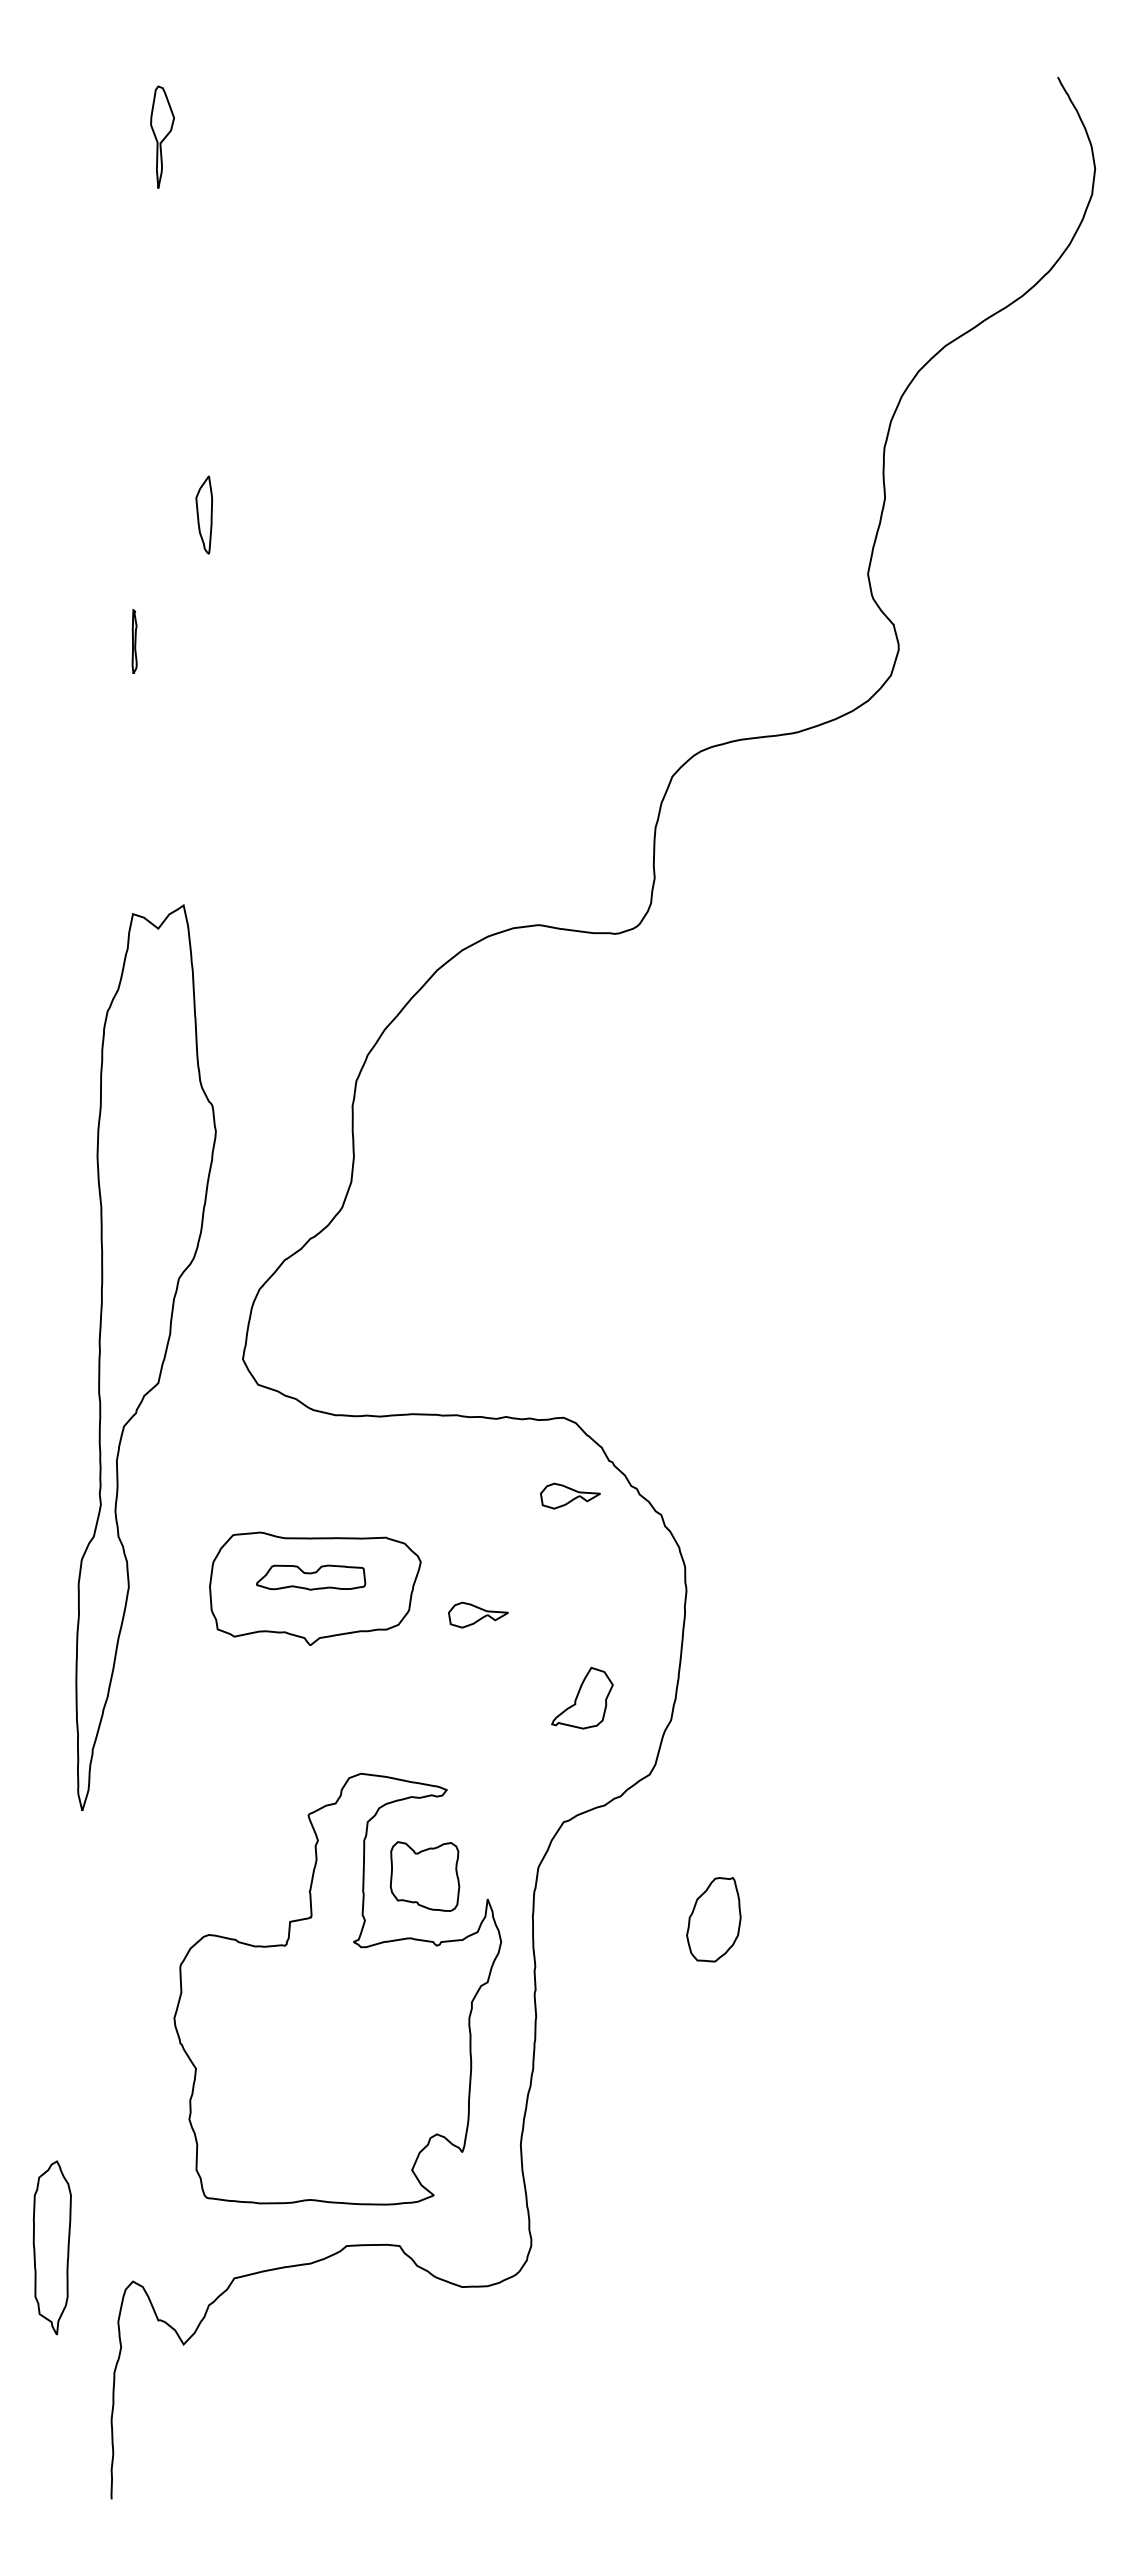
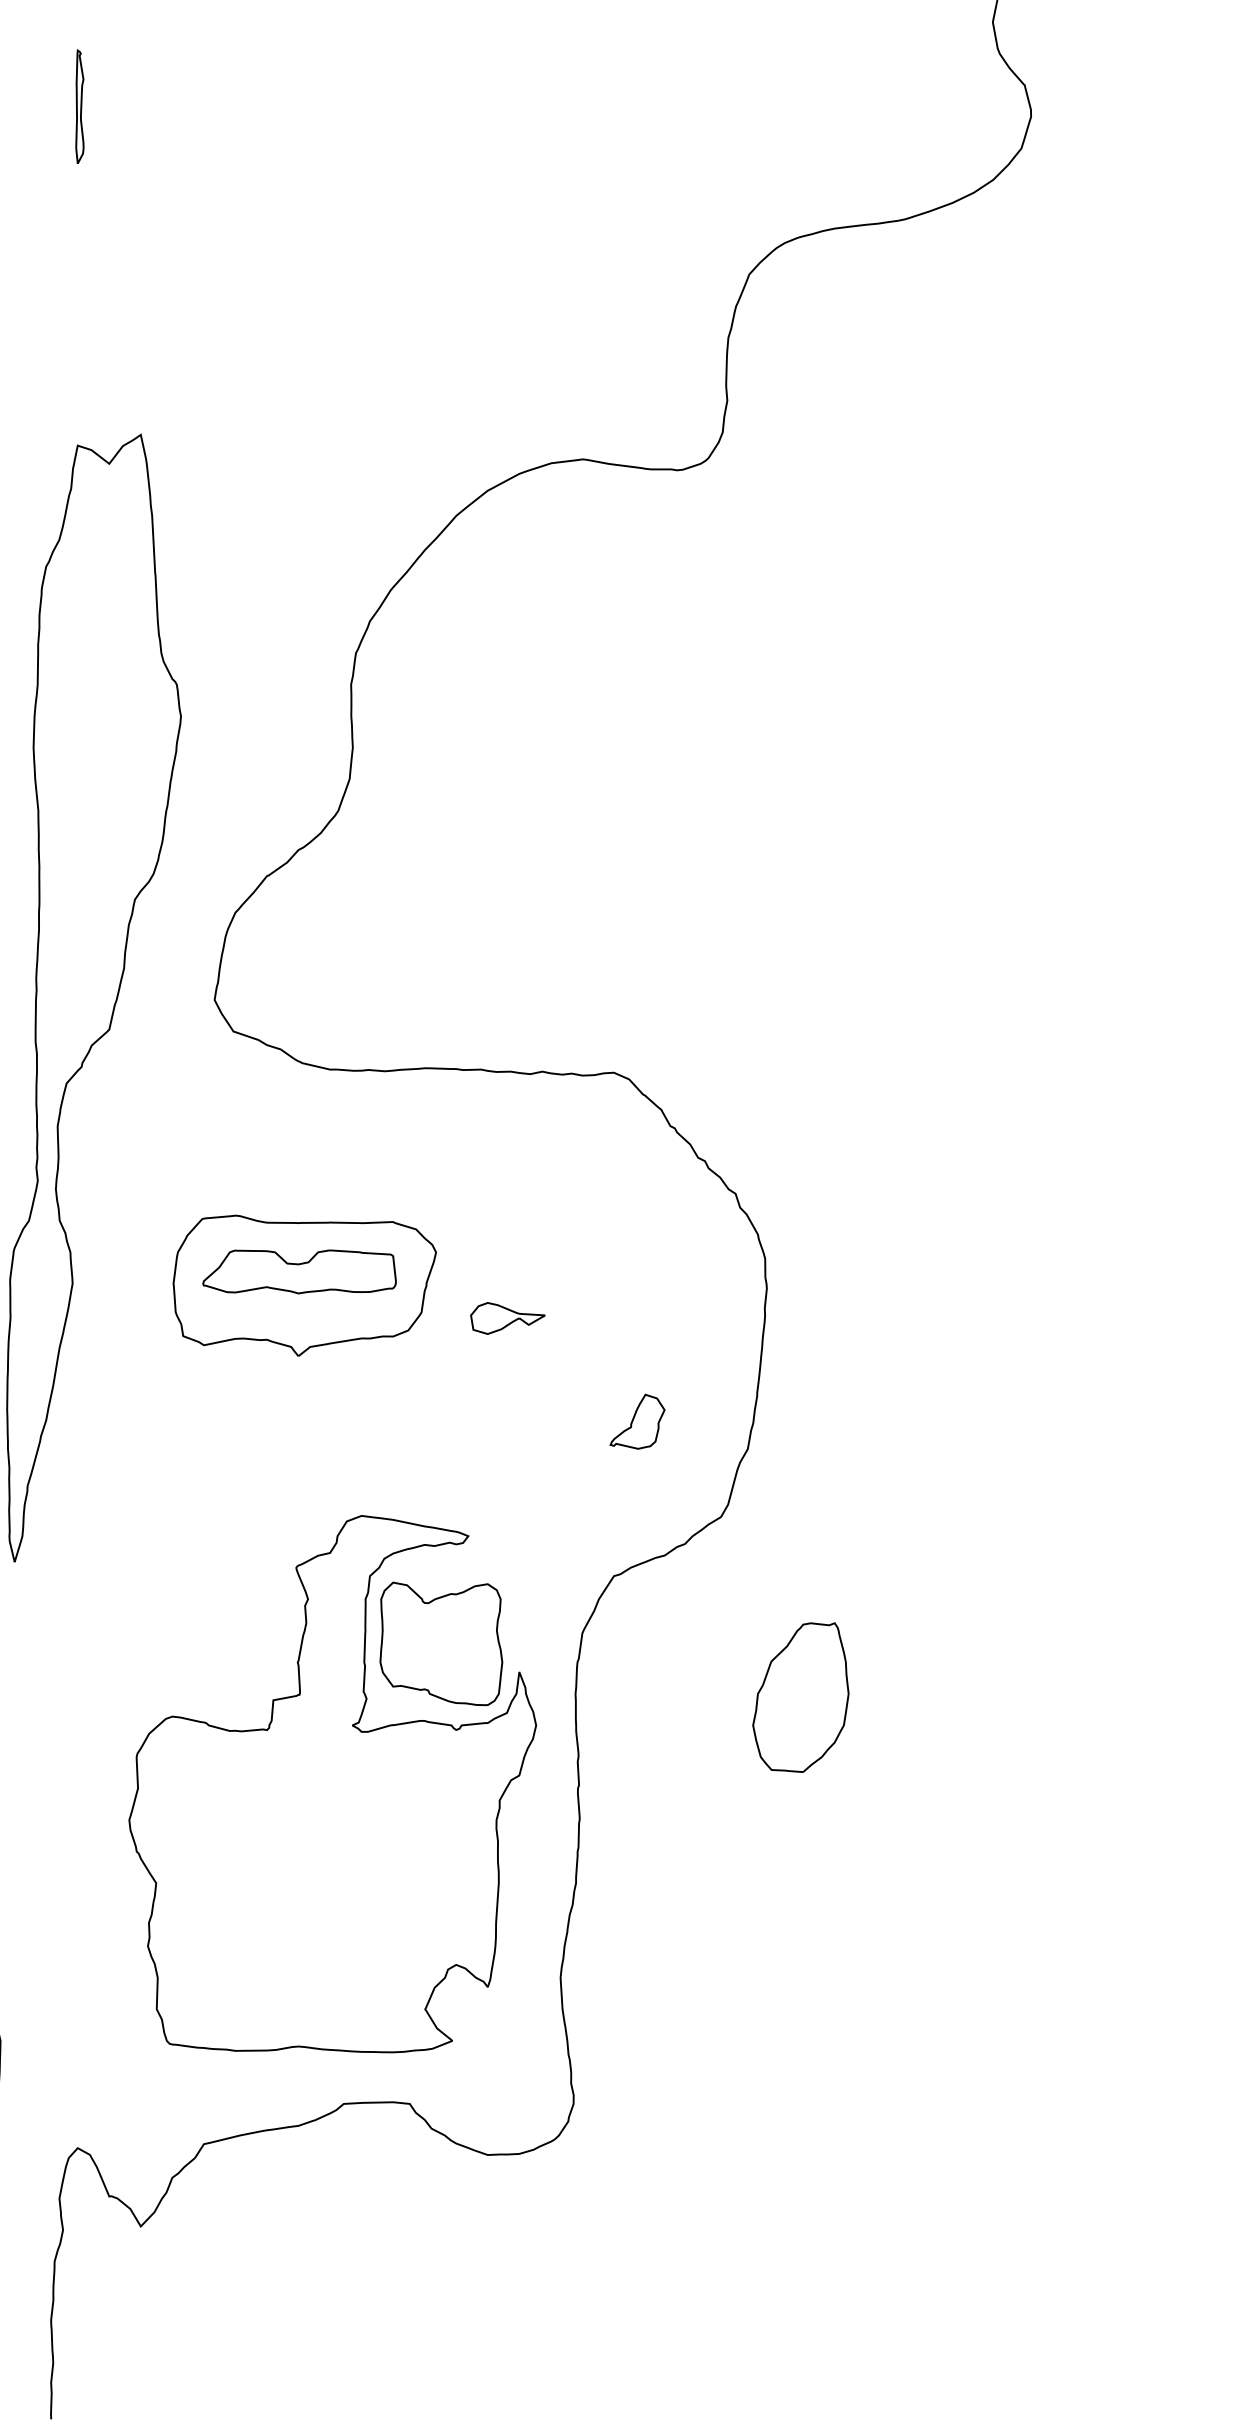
part: (134, 641) -> (79, 106), size x1.43
part: (570, 1495) -> (622, 1169), removed
part: (310, 1577) -> (298, 1271), size x1.43
part: (582, 1697) -> (637, 1420), size x0.71
part: (424, 1876) -> (440, 1643), size x1.43
part: (713, 1919) -> (800, 1697), size x1.43

